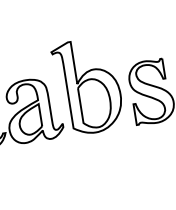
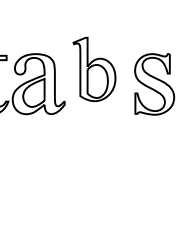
part: (88, 86) -> (94, 69), size x0.7

